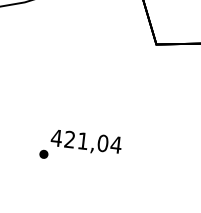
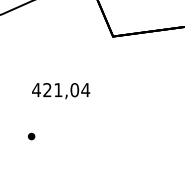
text: (86, 143) -> (61, 91), moved

